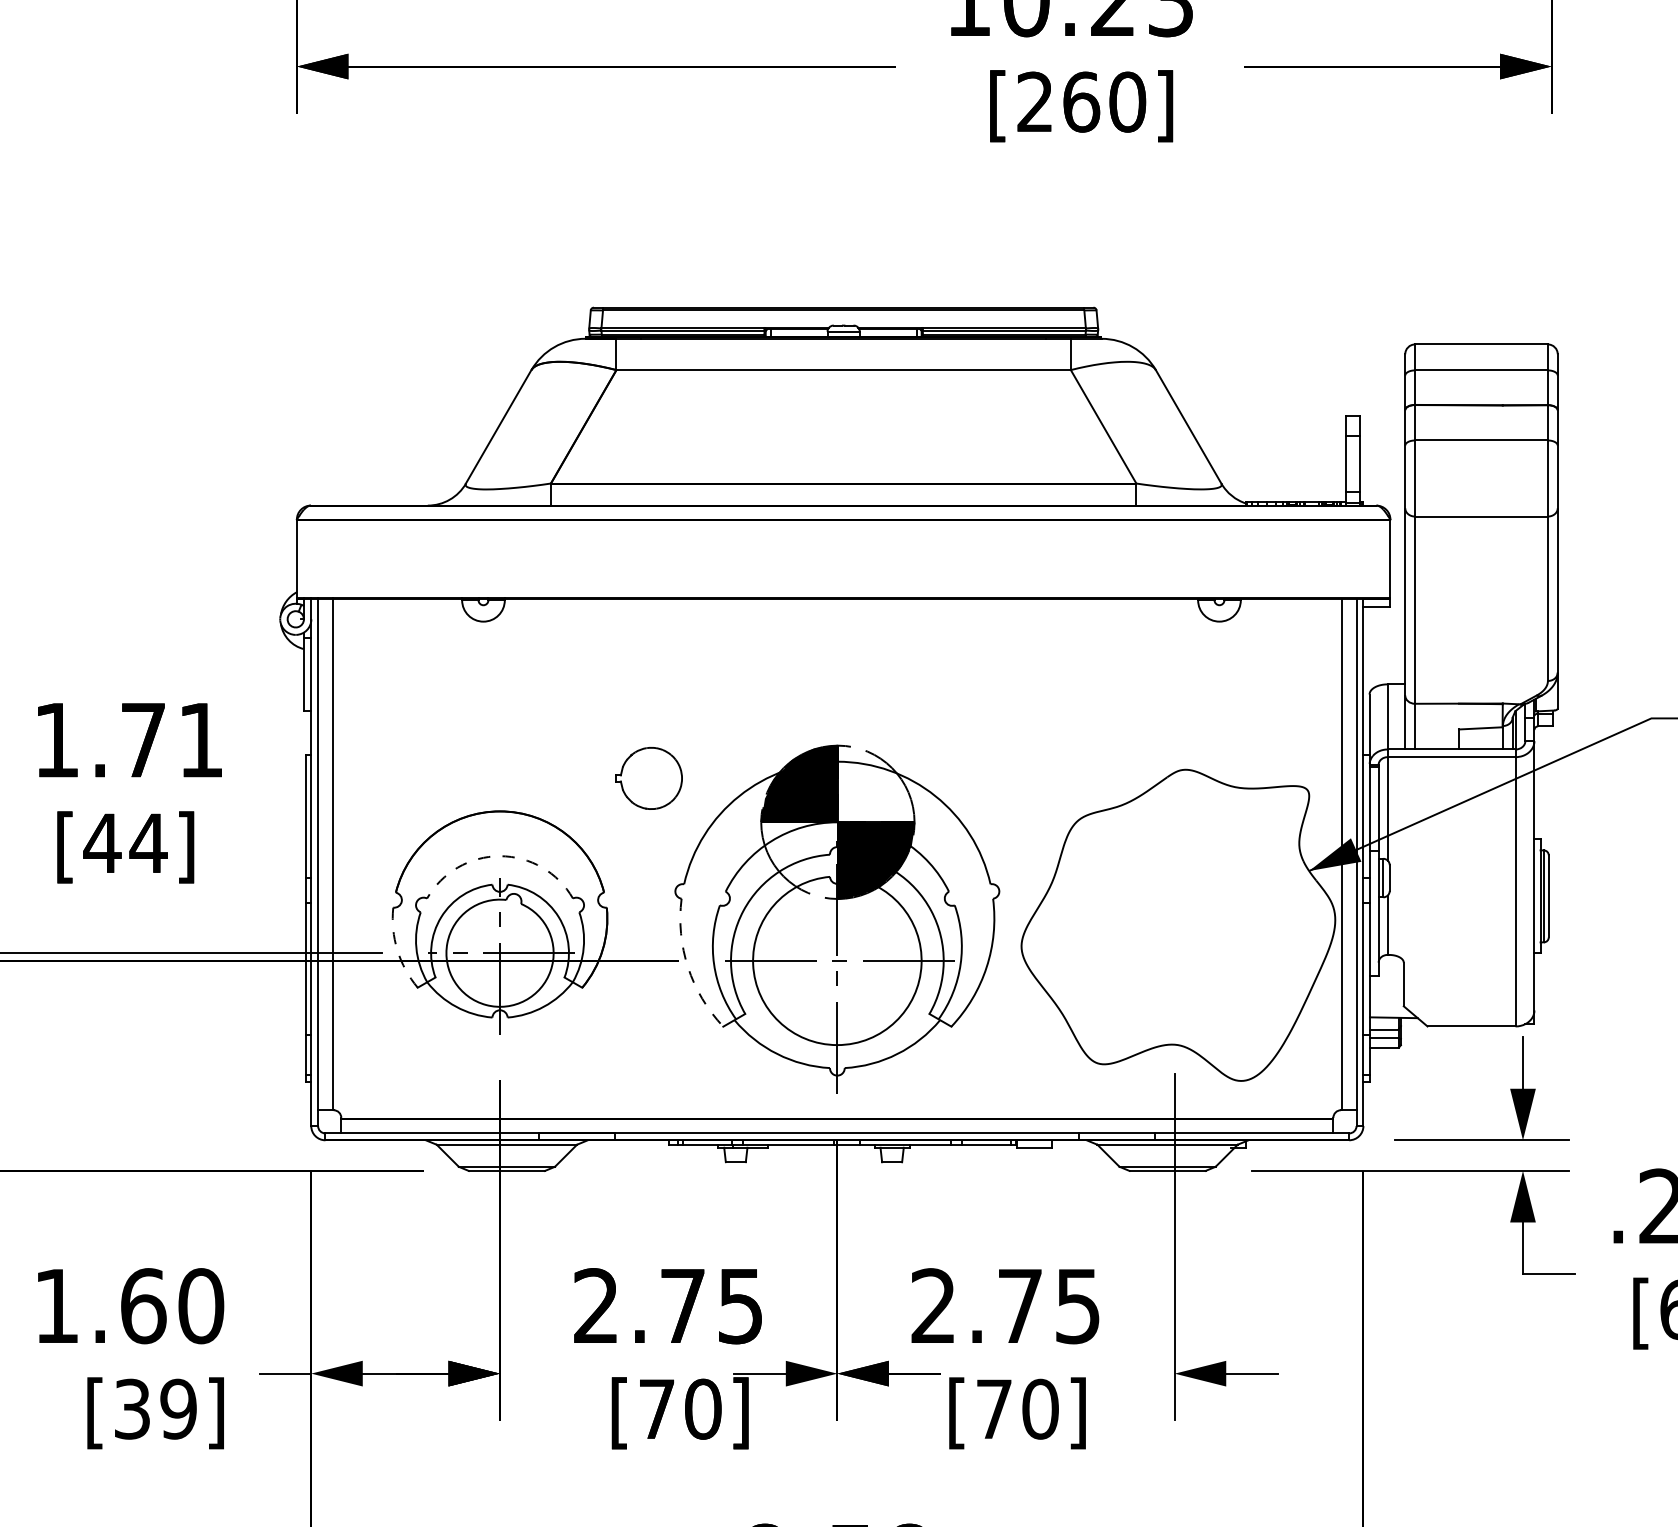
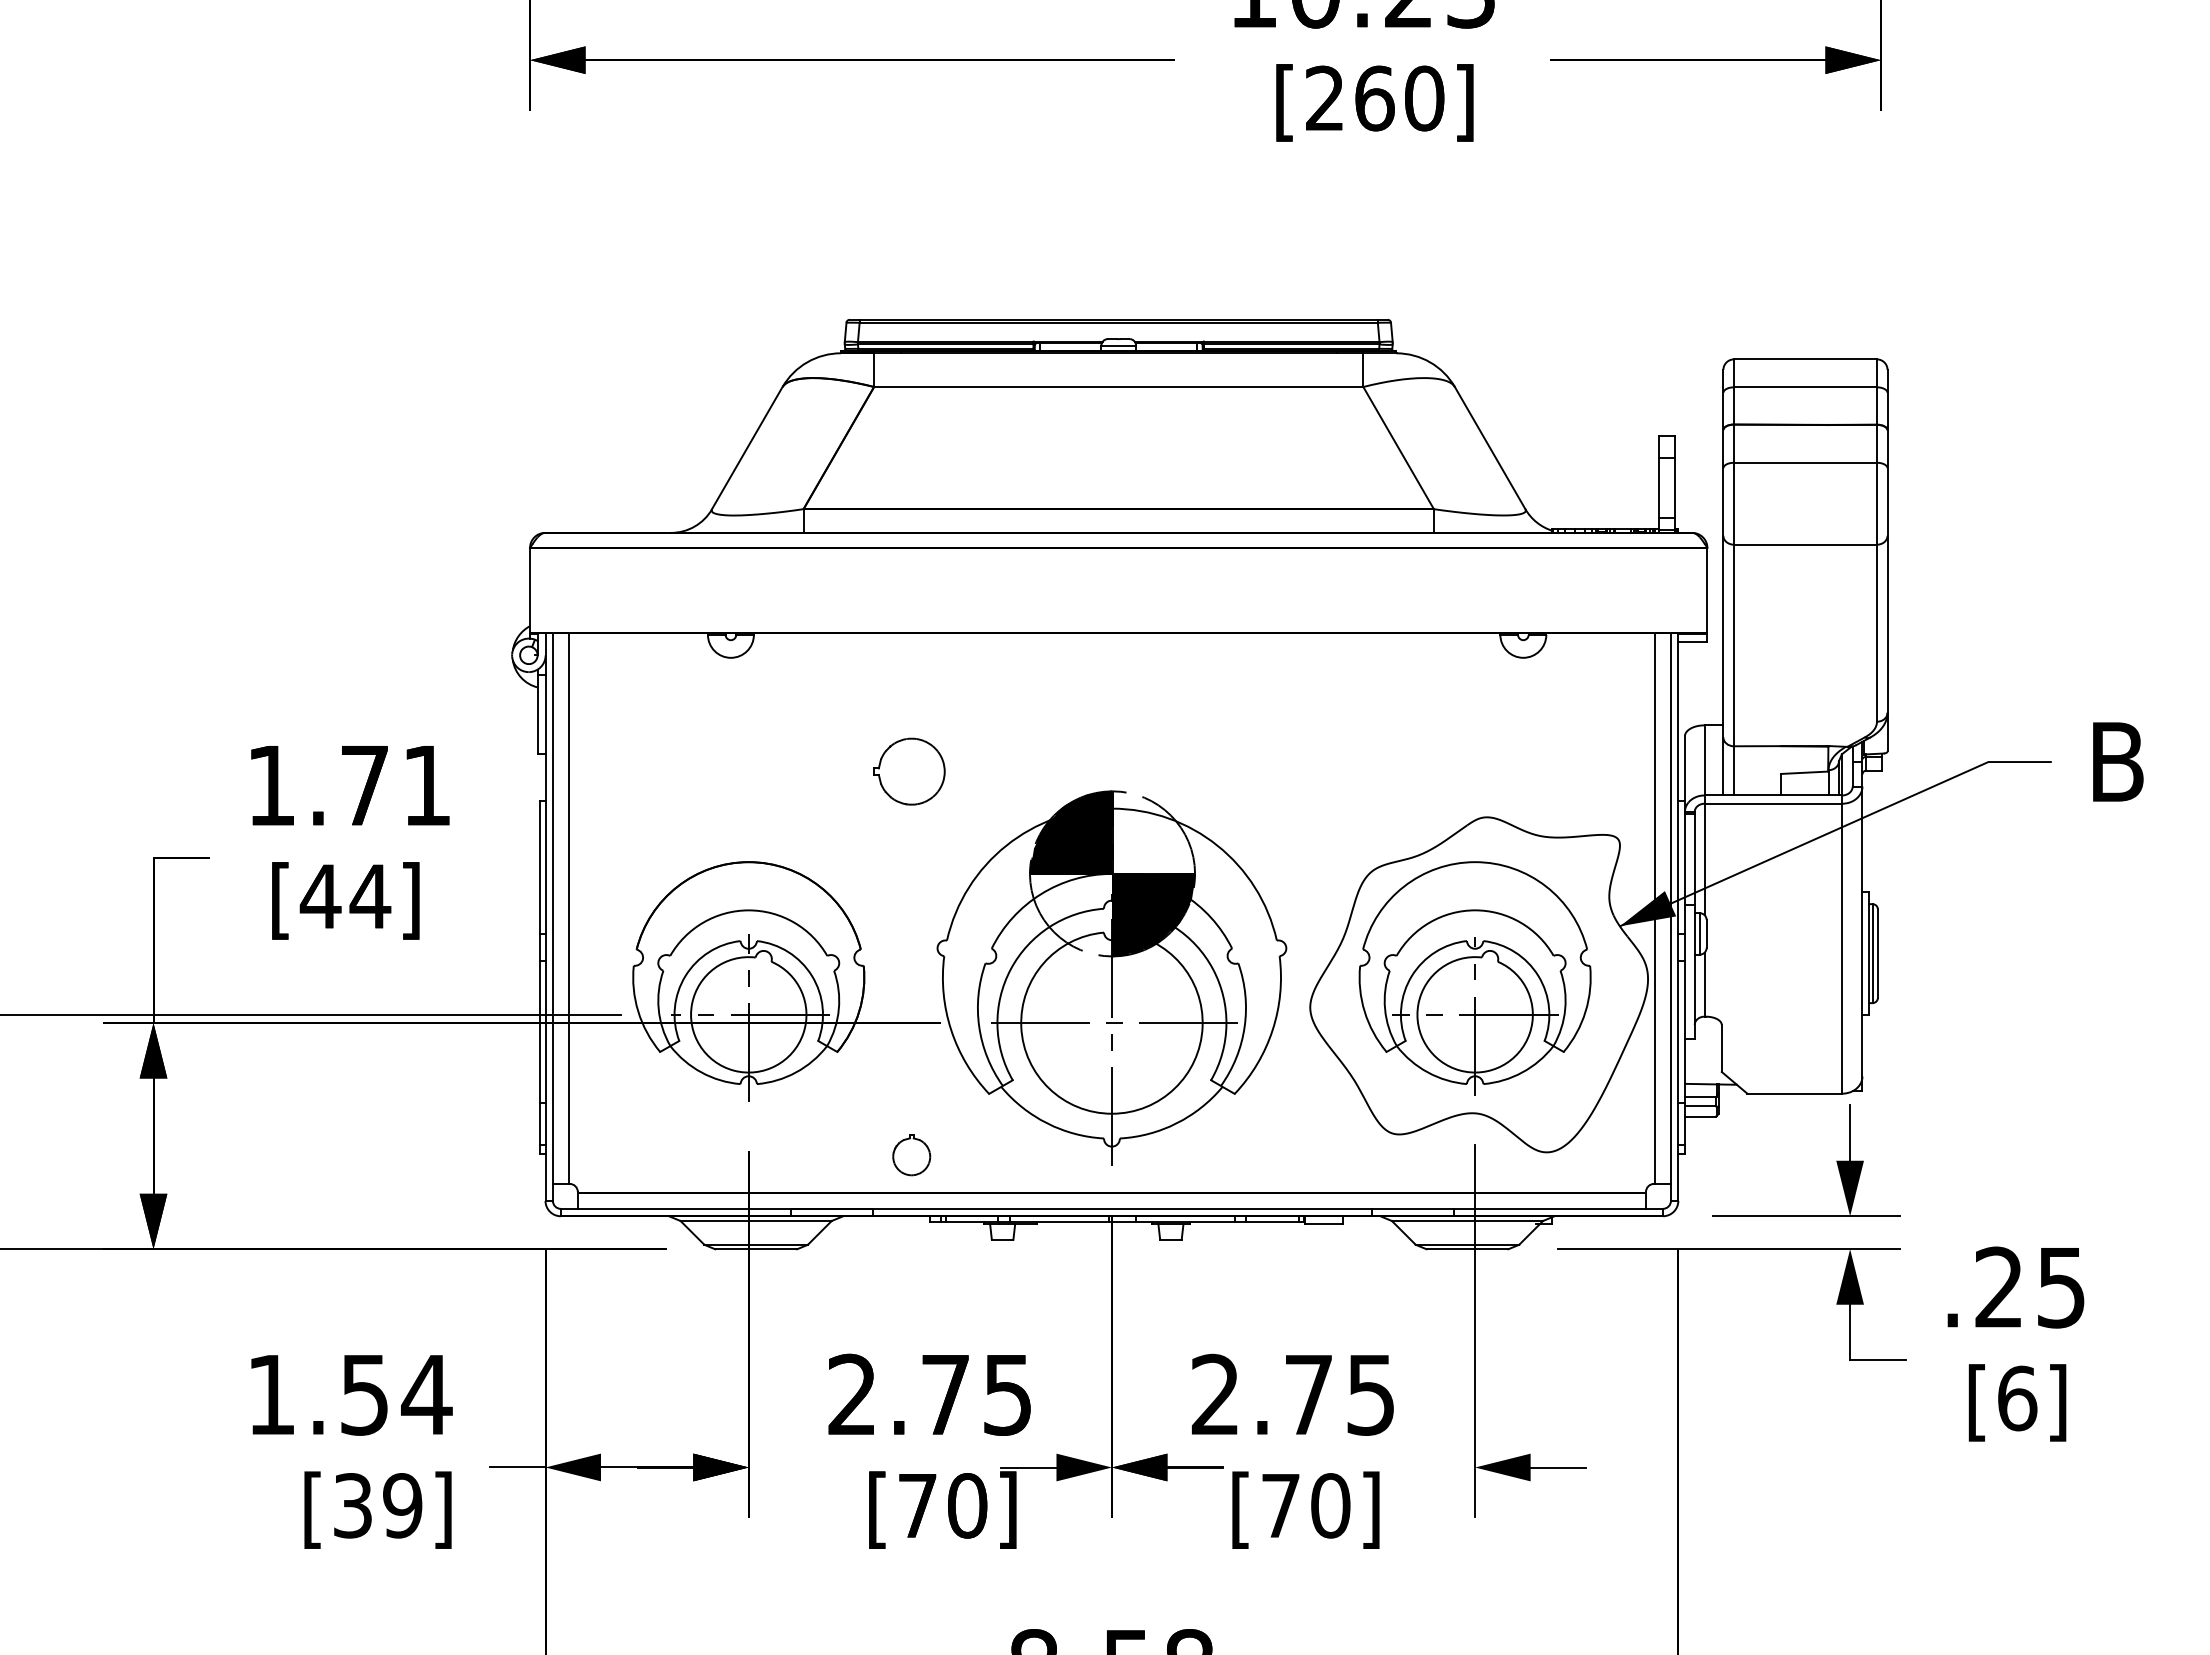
part: (649, 778) -> (909, 771), moved
arc: (499, 856) -> (748, 910), dashed -> solid
part: (1174, 919) -> (1474, 978), added
arc: (397, 950) -> (638, 1011), dashed -> solid
arc: (688, 967) -> (951, 1030), dashed -> solid
part: (651, 1083) -> (911, 1155), added
text: (172, 1305) -> (396, 1394), 1.60 -> 1.54

